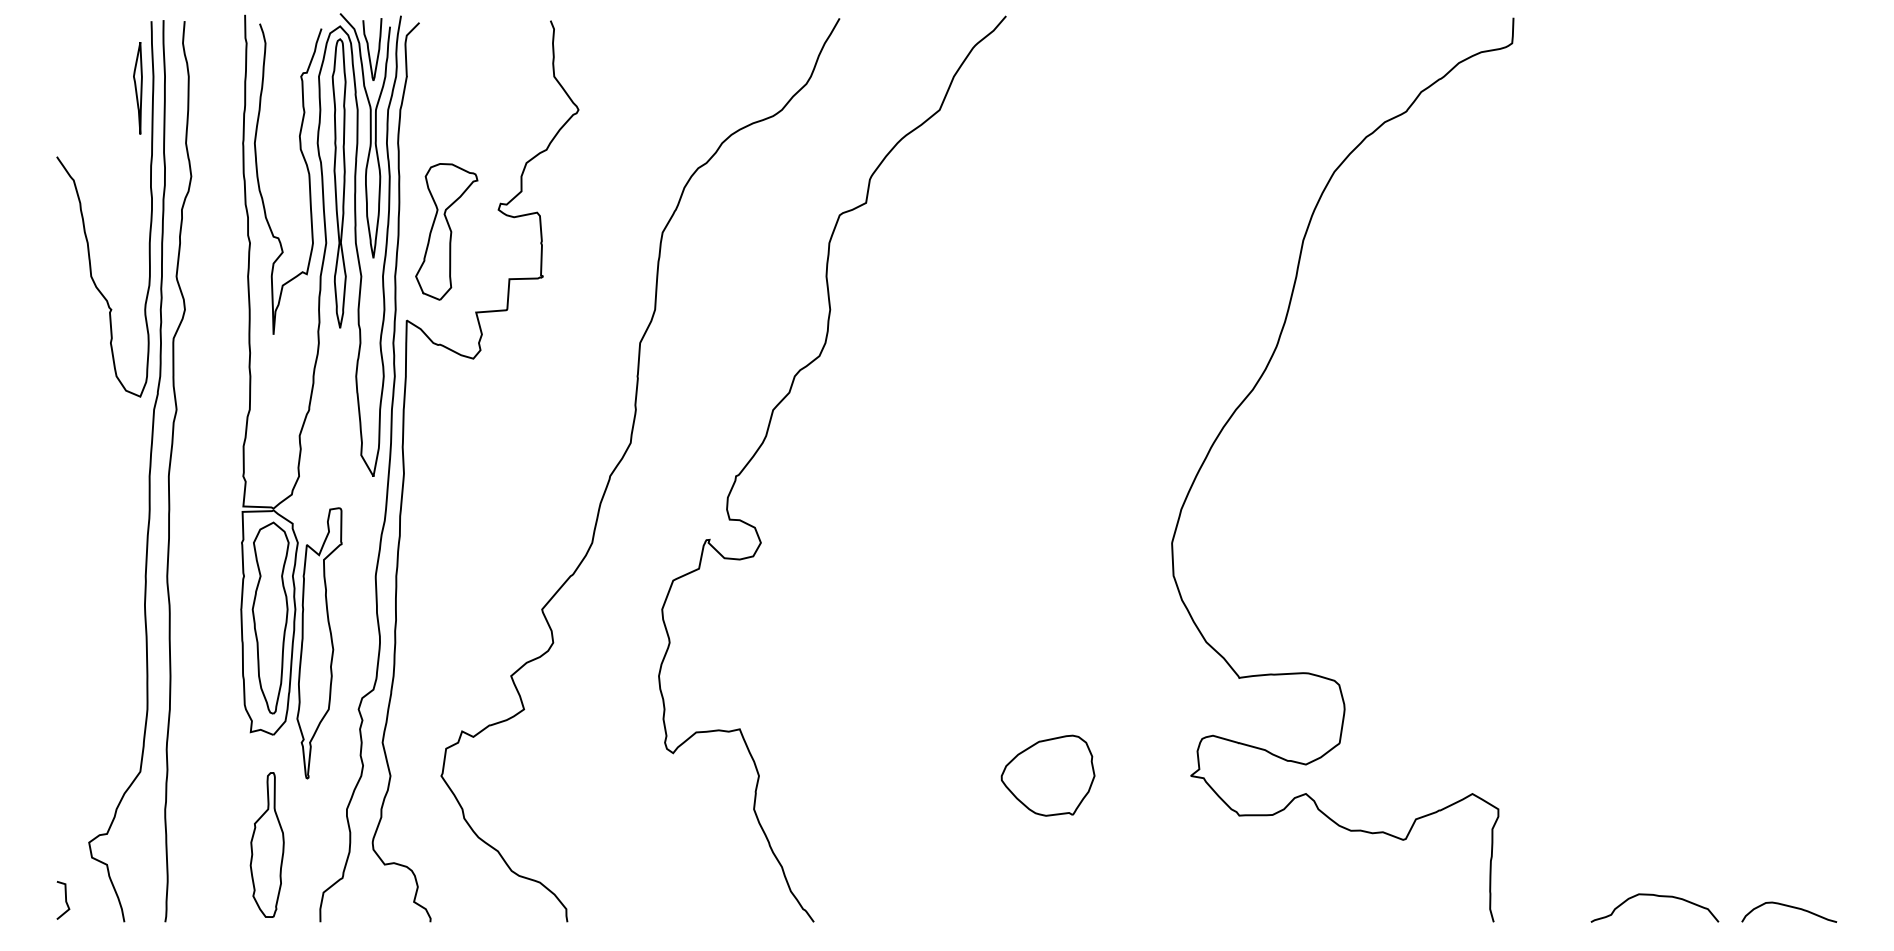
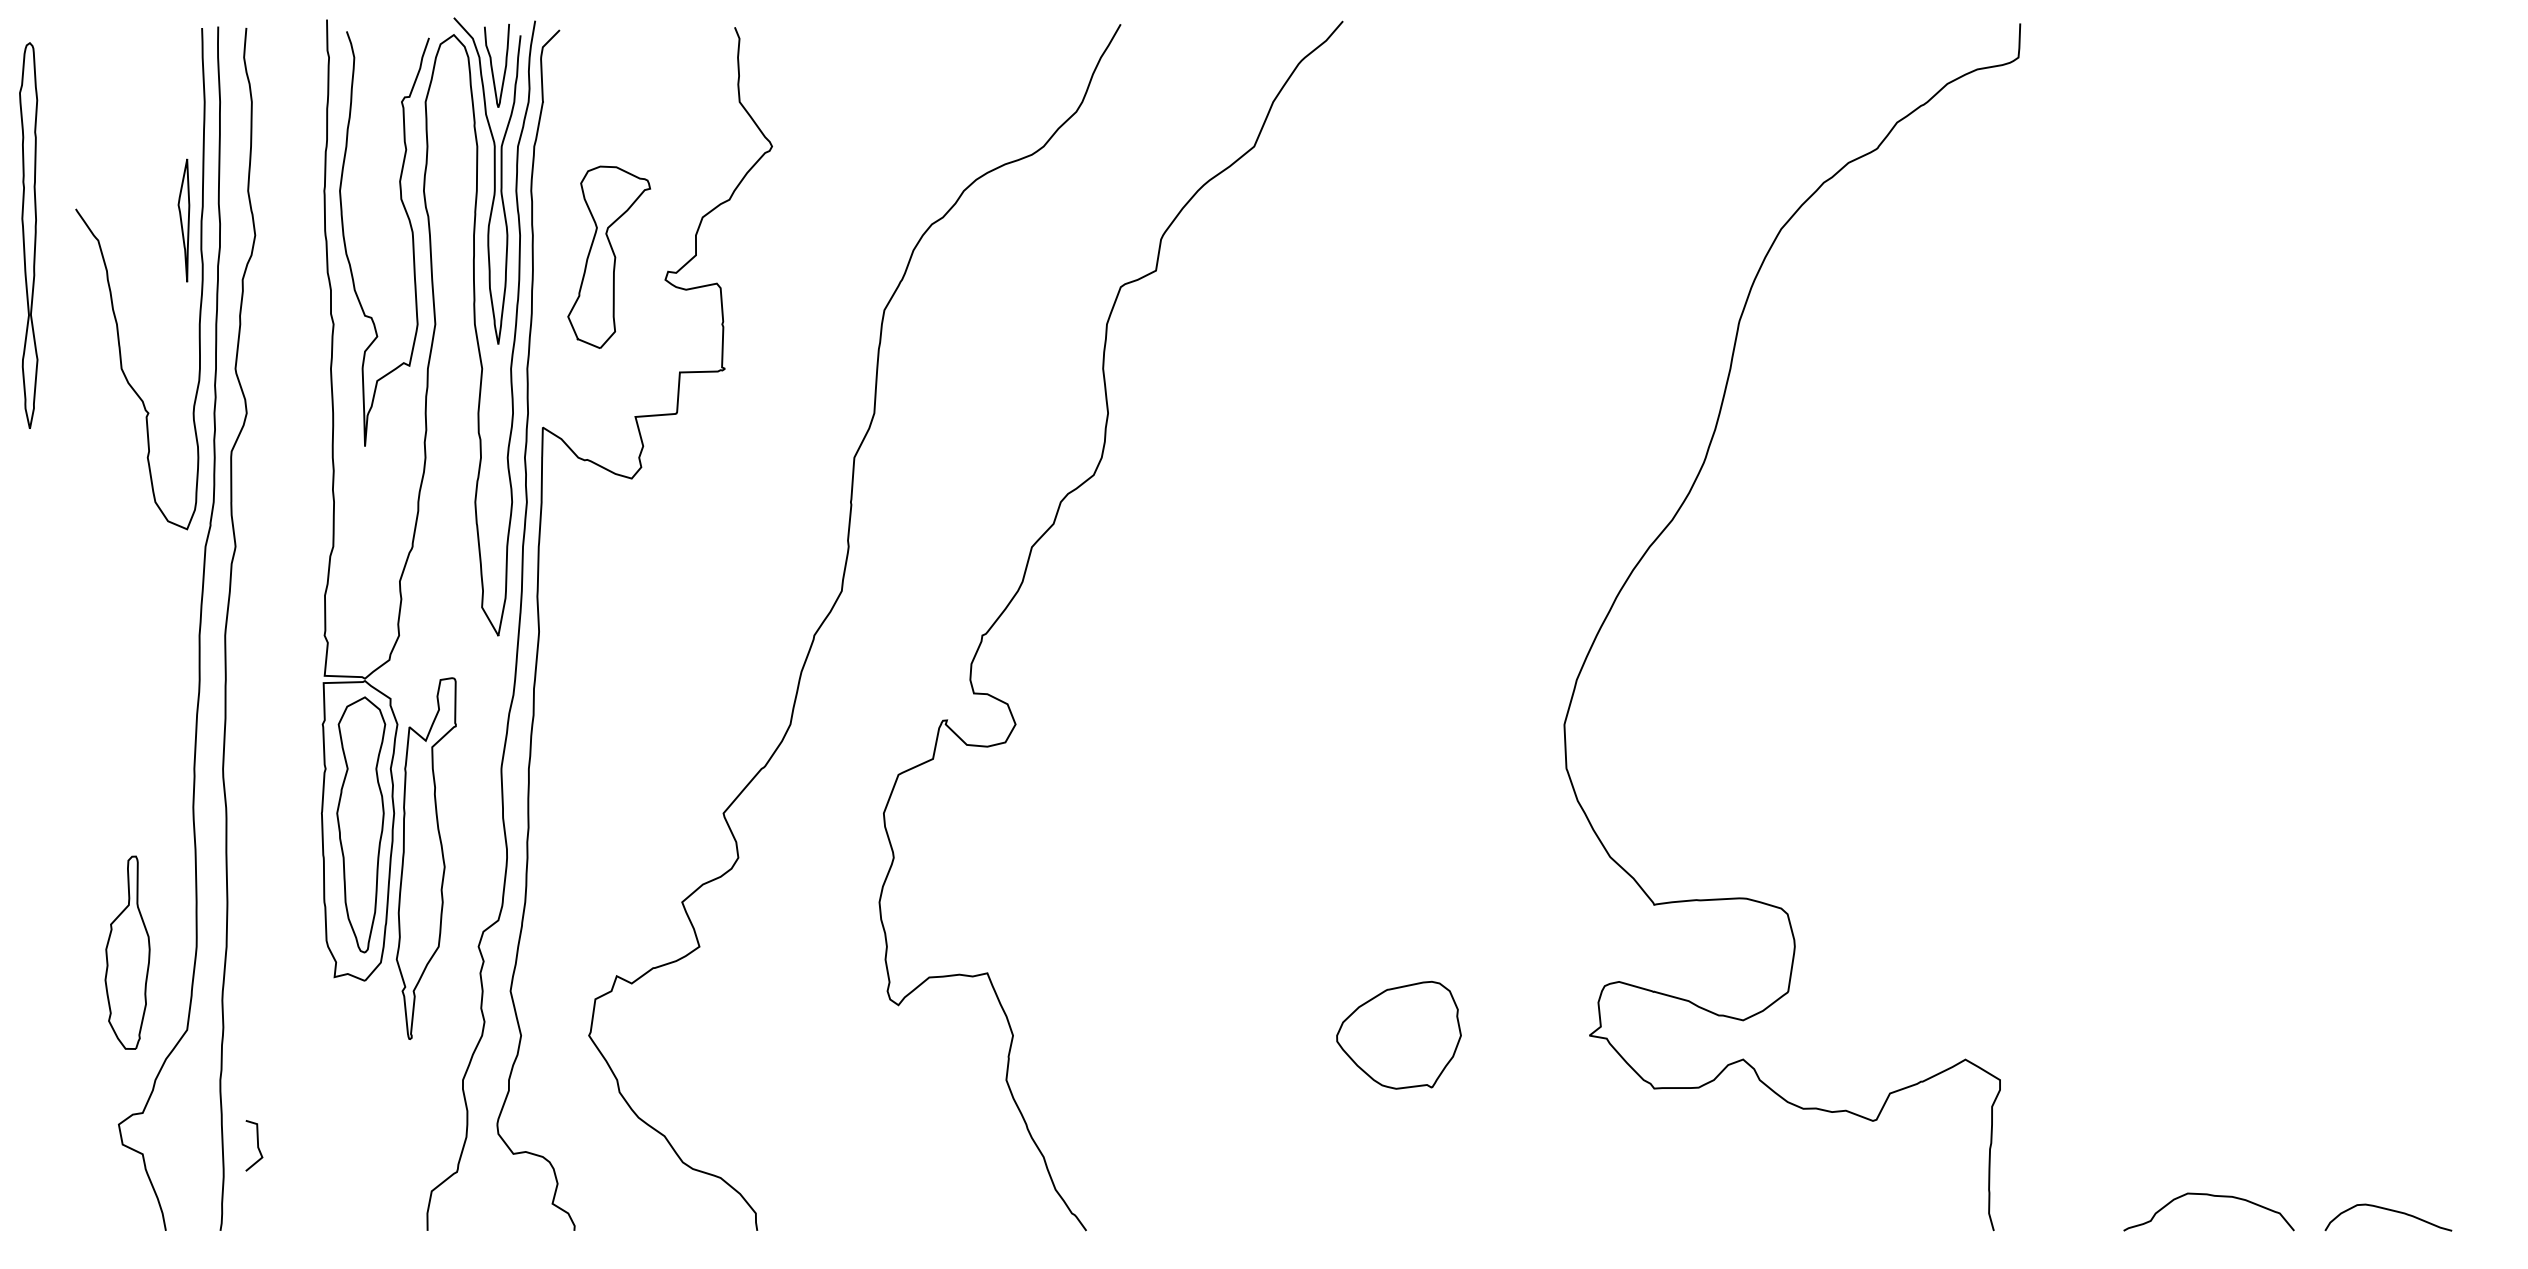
part: (137, 88) -> (183, 220), moved
part: (339, 183) -> (28, 235), moved
part: (446, 231) -> (609, 256), moved
part: (267, 844) -> (127, 952), moved
line: (65, 900) -> (257, 1145), moved

